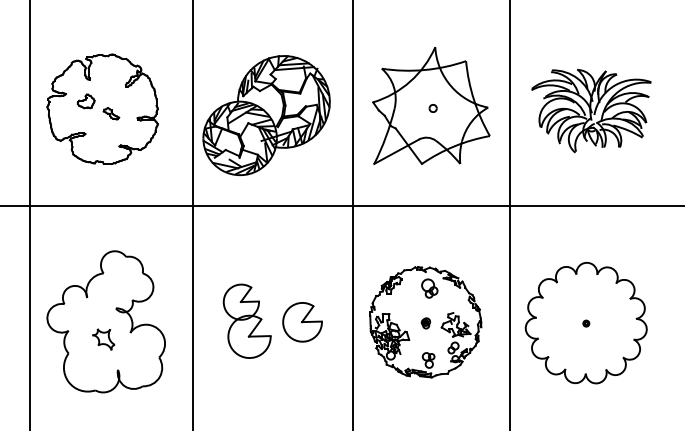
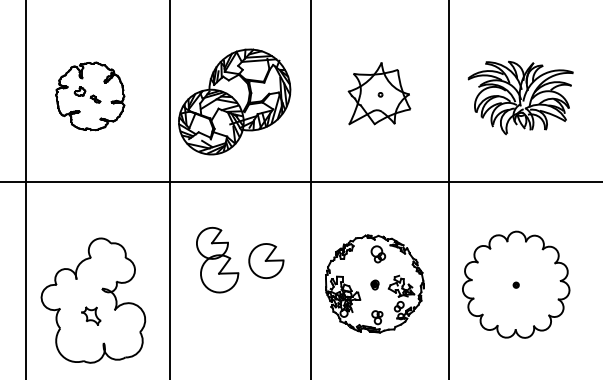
part: (431, 105) -> (379, 93), size x0.6
part: (101, 109) -> (89, 96), size x0.7
part: (106, 321) -> (93, 300), moved
part: (282, 321) -> (248, 260), moved

